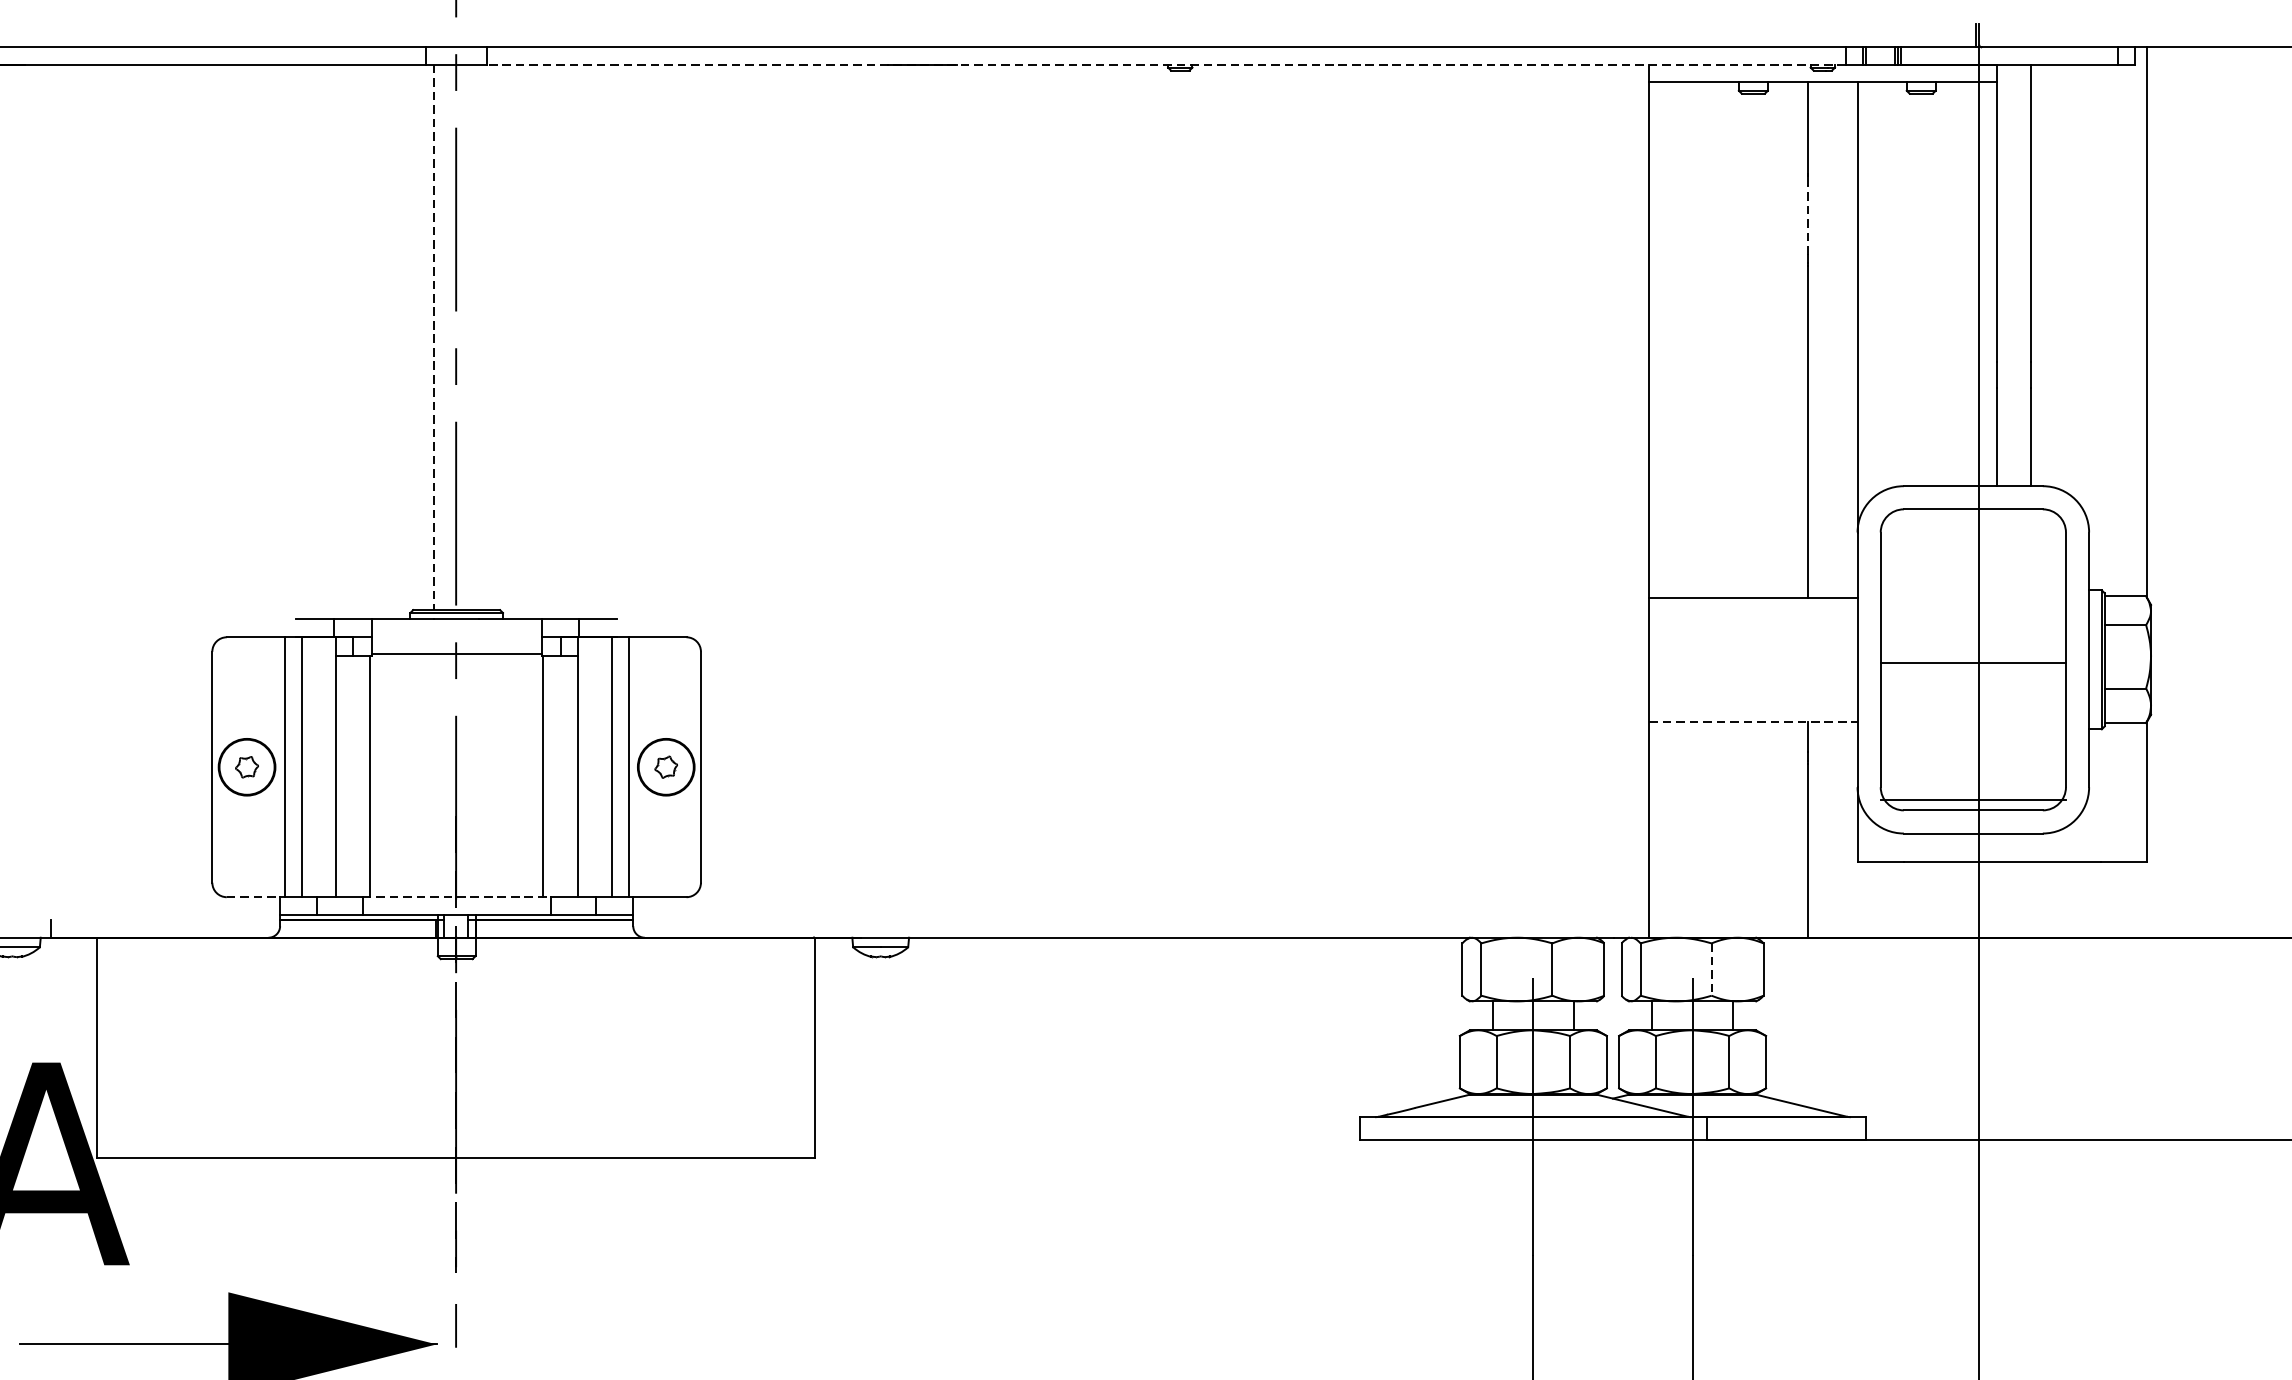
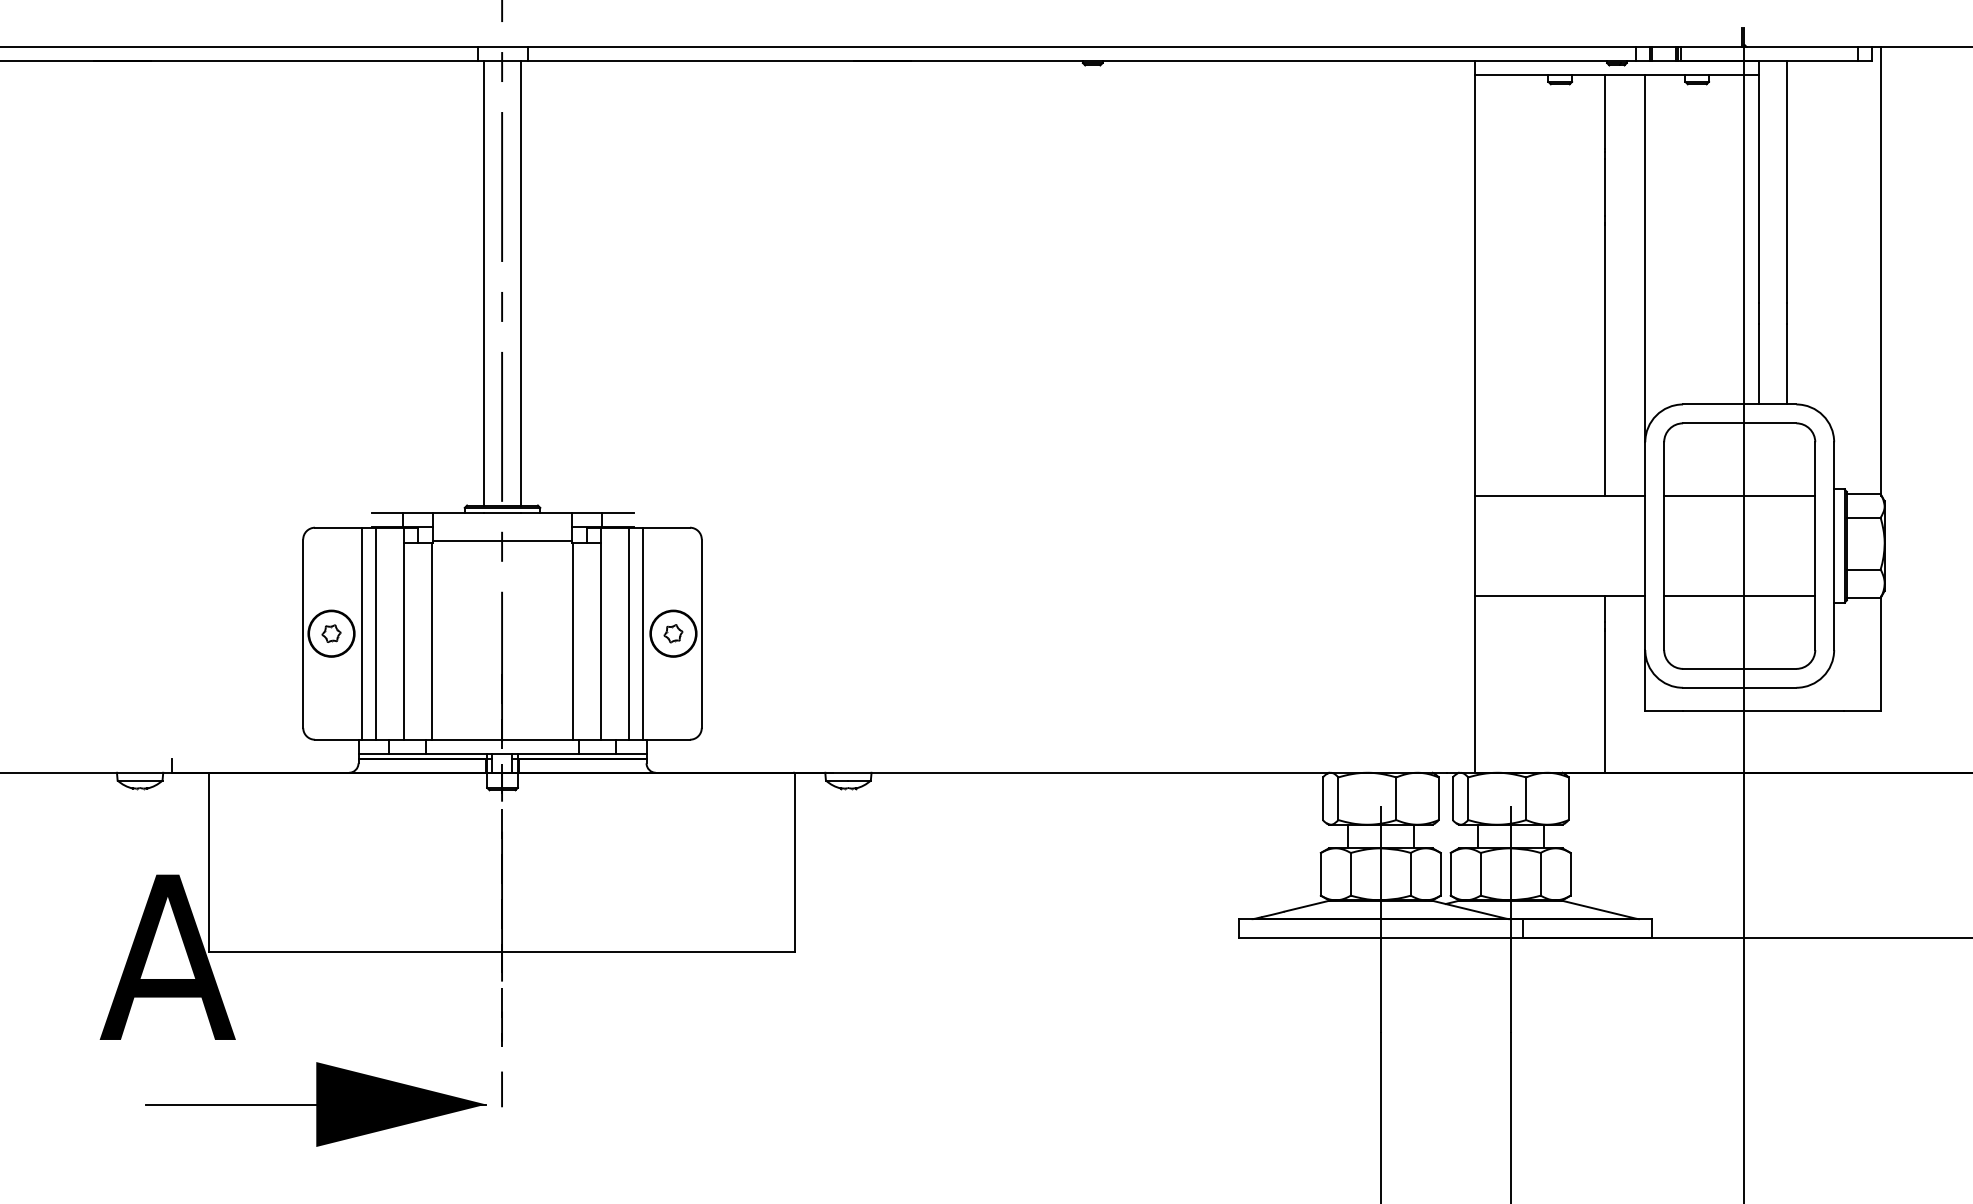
line: (1166, 64) -> (1081, 60), dashed -> solid
line: (1808, 218) -> (1605, 186), dashed -> solid
line: (479, 336) -> (521, 282), added
line: (433, 337) -> (483, 283), dashed -> solid
line: (1973, 662) -> (1739, 495), moved
line: (1753, 721) -> (1560, 596), dashed -> solid
line: (1973, 800) -> (1739, 596), moved
line: (253, 896) -> (336, 739), dashed -> solid
line: (456, 896) -> (502, 739), dashed -> solid
line: (1711, 970) -> (1526, 799), dashed -> solid

